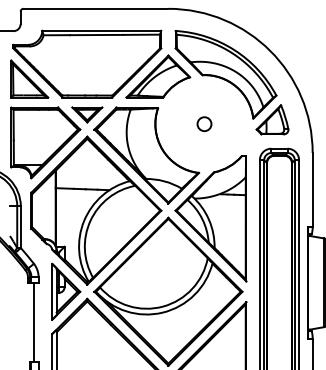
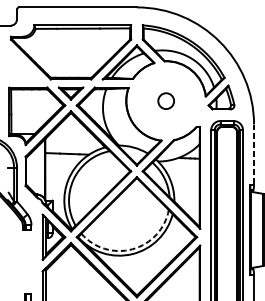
part: (29, 78) -> (24, 64), removed
circle: (204, 123) -> (166, 100), size x1.4
line: (312, 190) -> (253, 154), solid -> dashed
arc: (163, 306) -> (132, 249), solid -> dashed
line: (34, 322) -> (28, 262), removed

